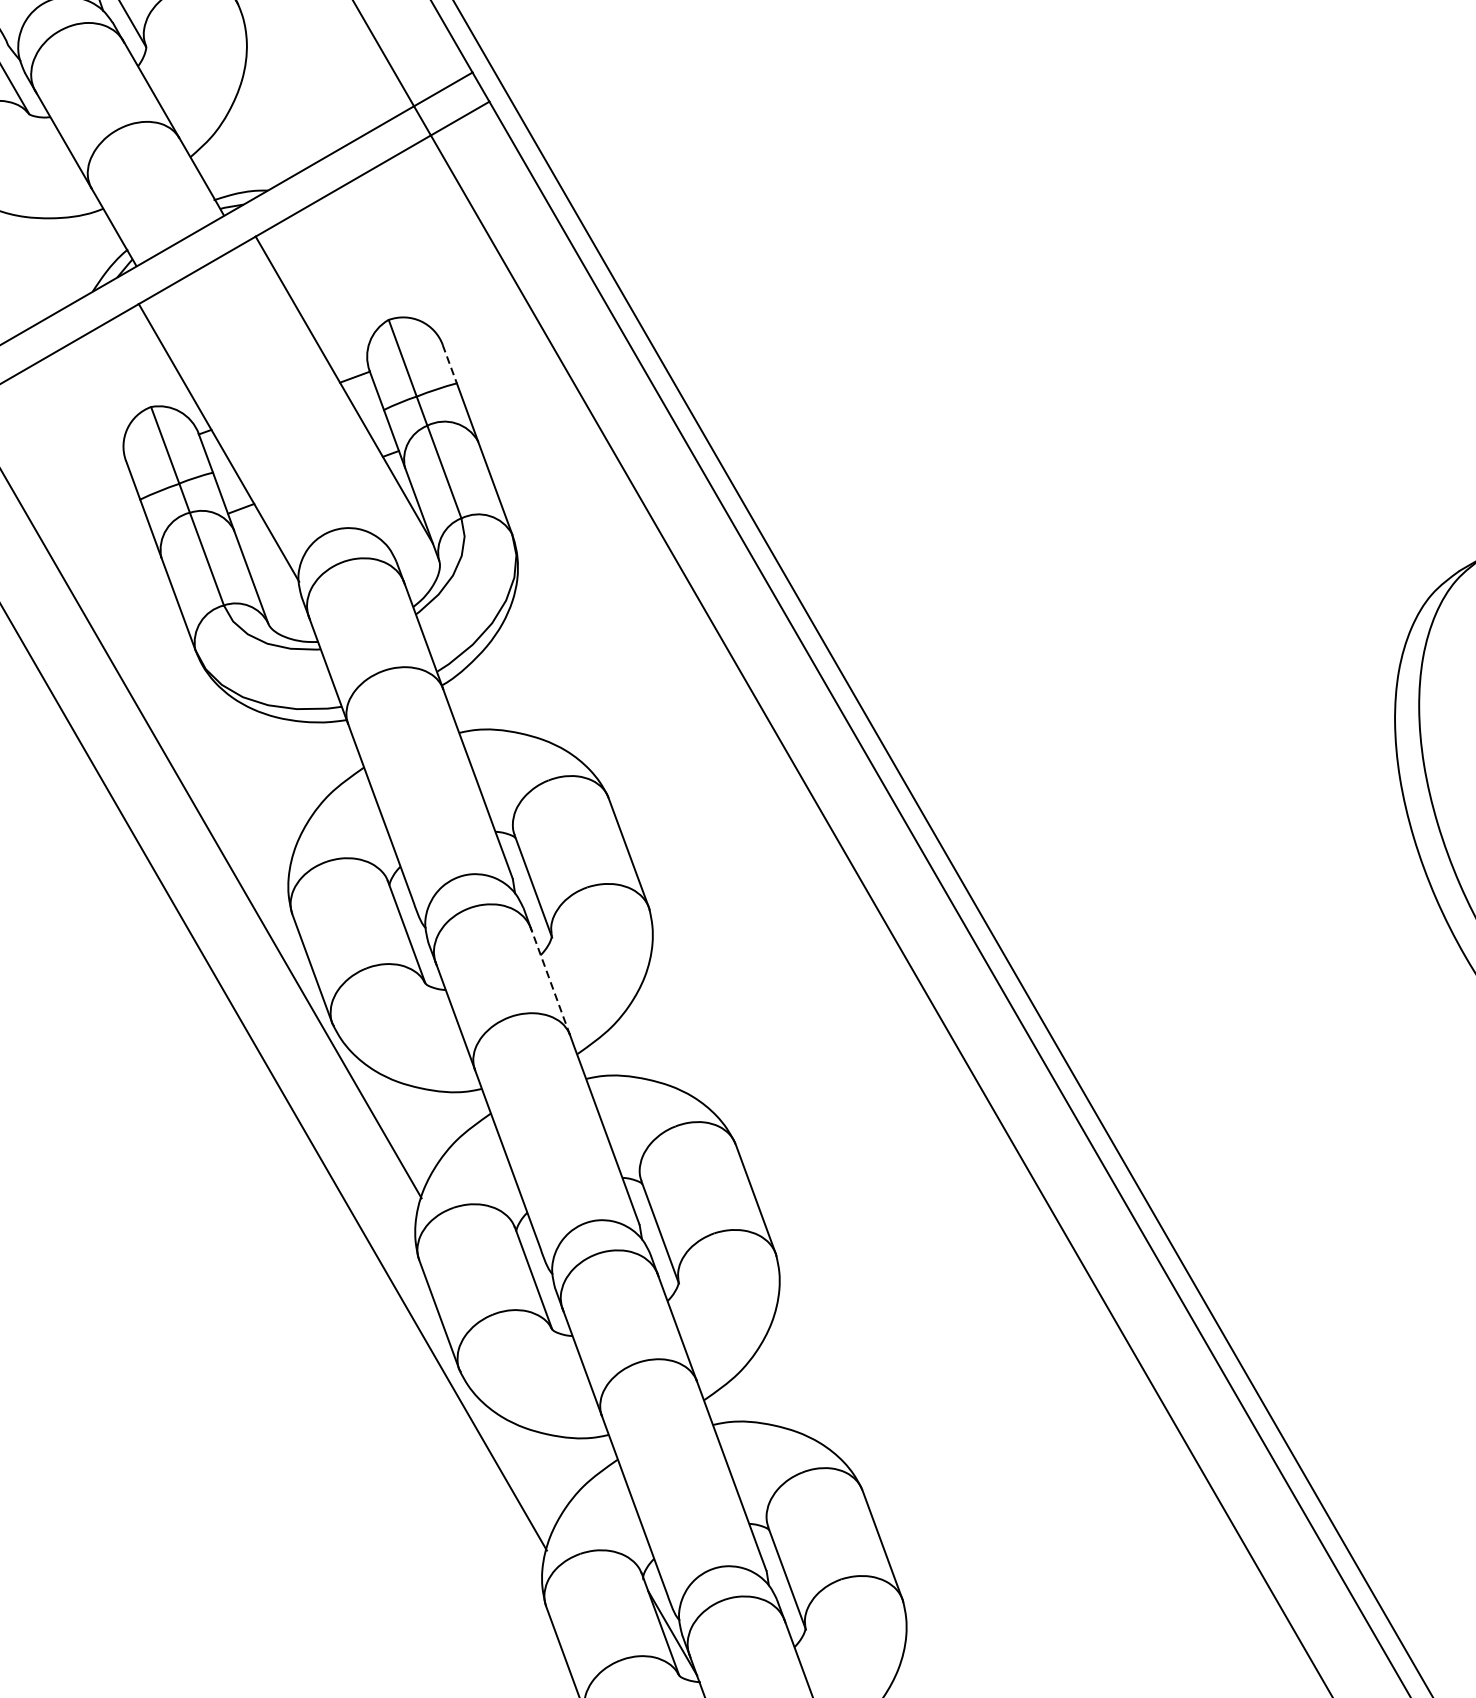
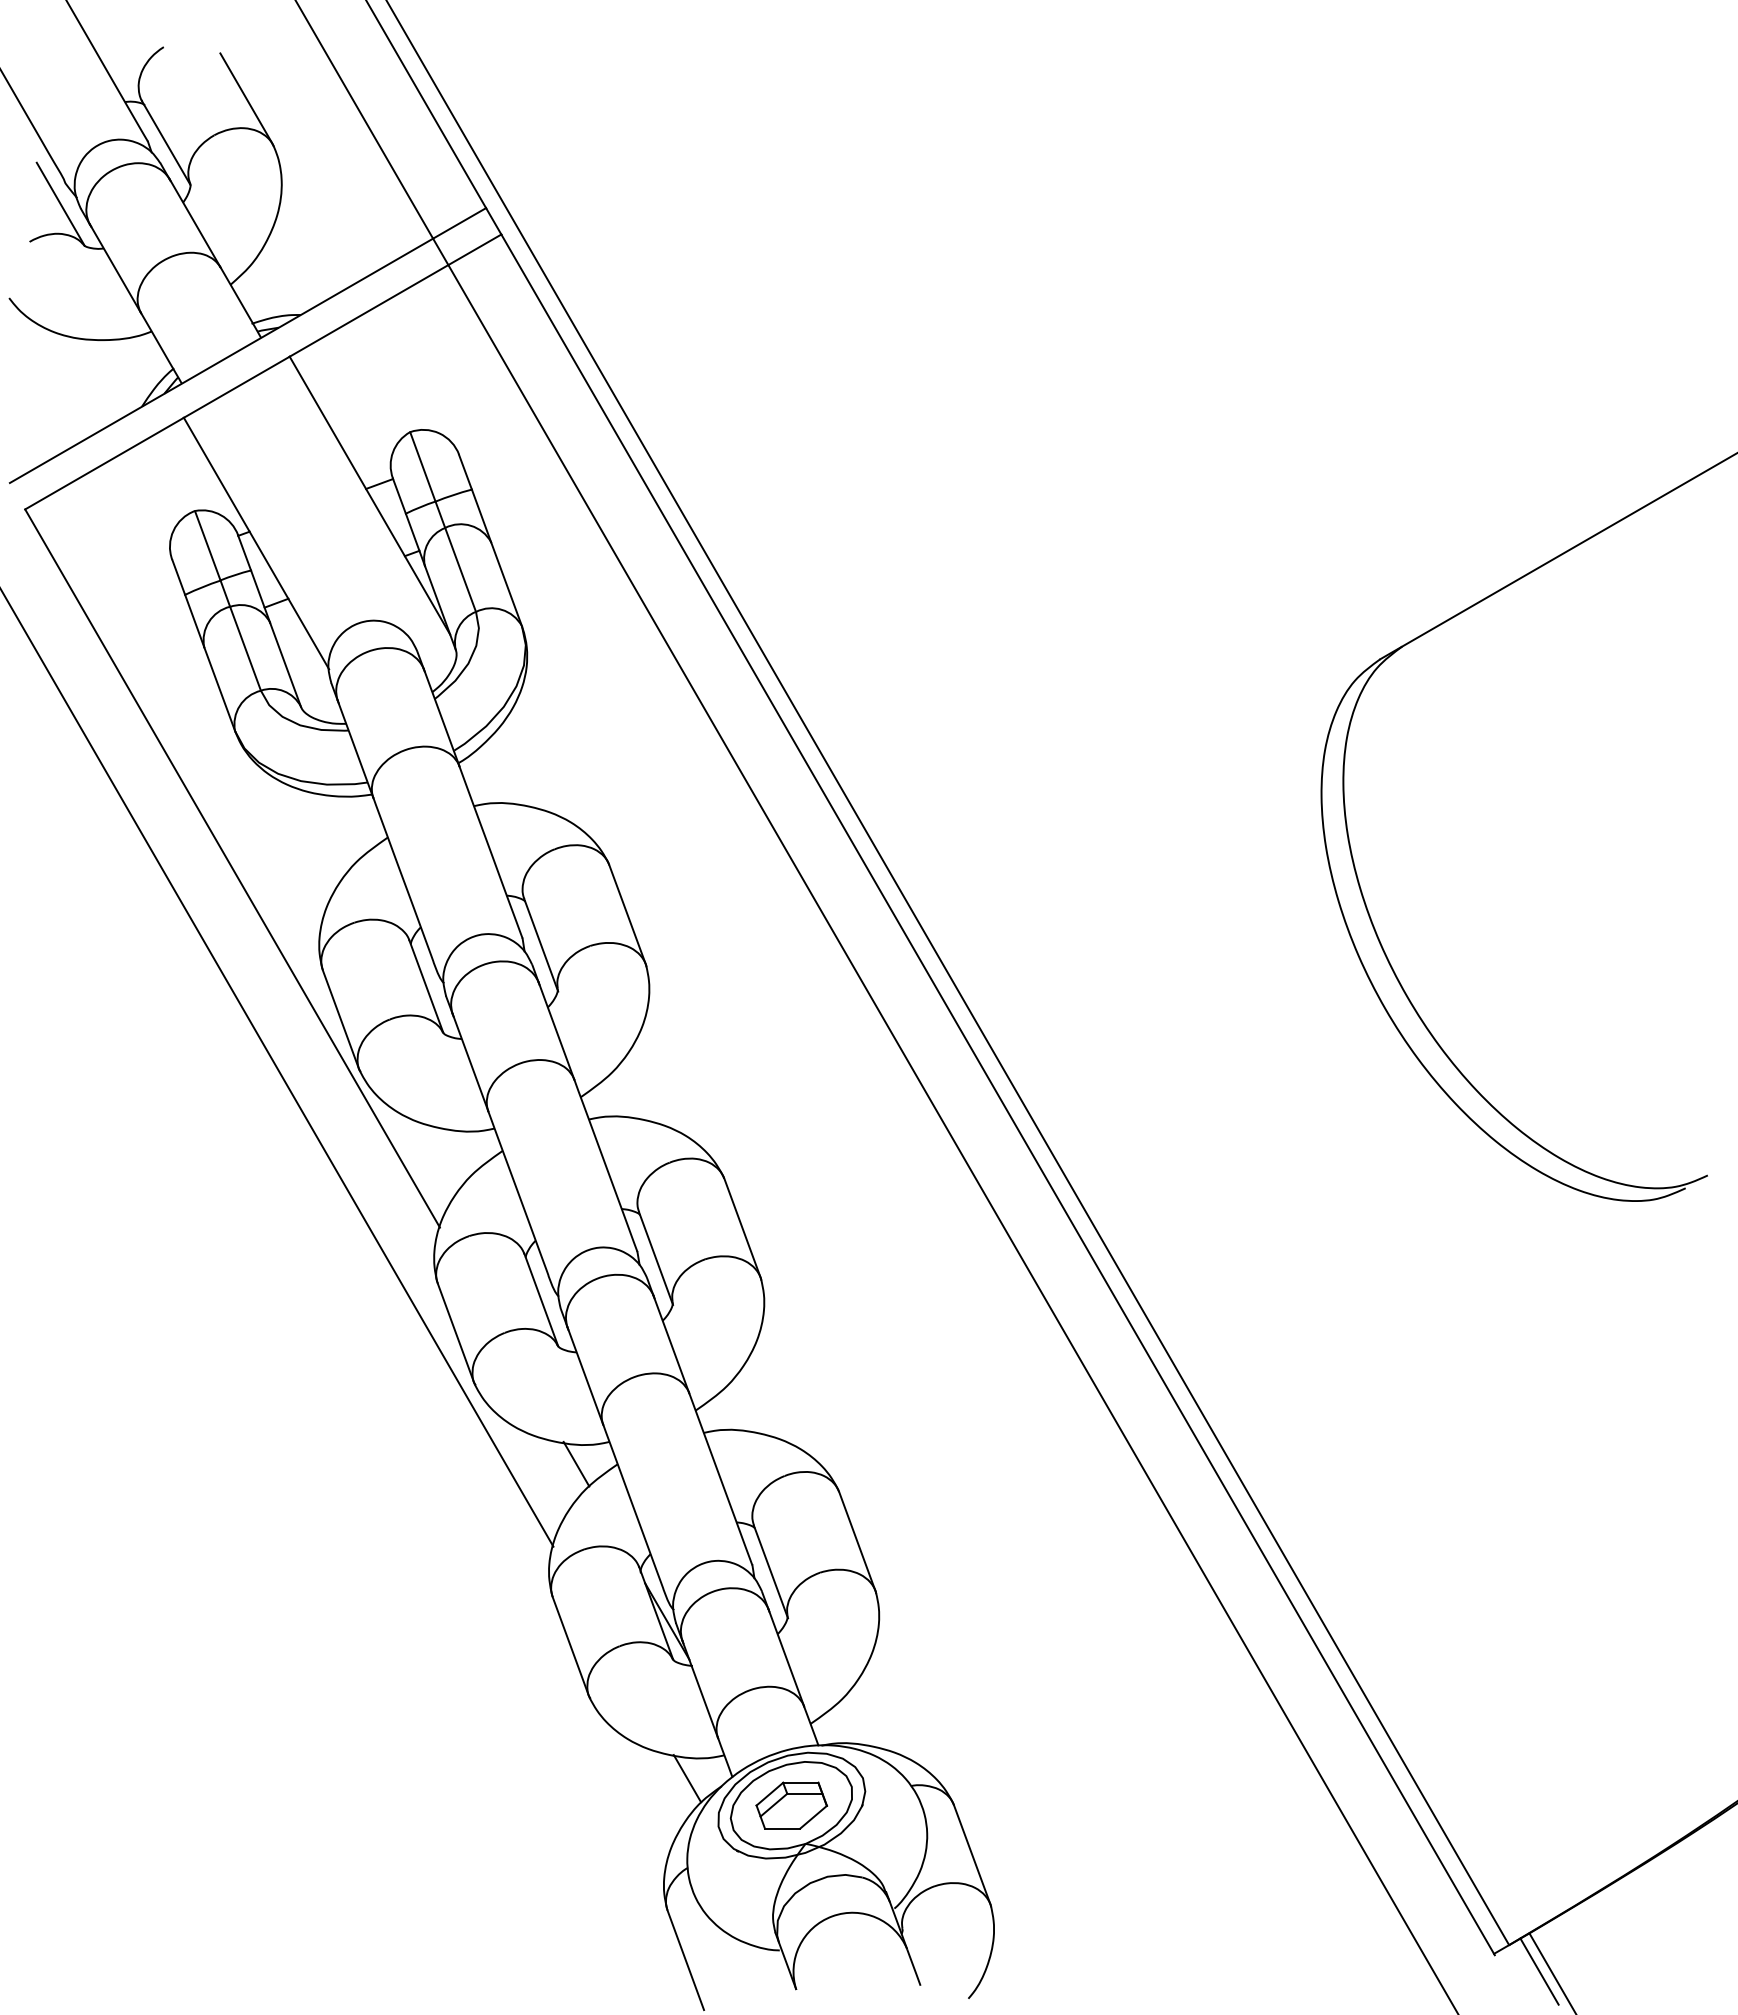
line: (449, 364) -> (465, 472), dashed -> solid
line: (550, 981) -> (556, 1031), dashed -> solid
line: (572, 1458) -> (576, 1463), added

